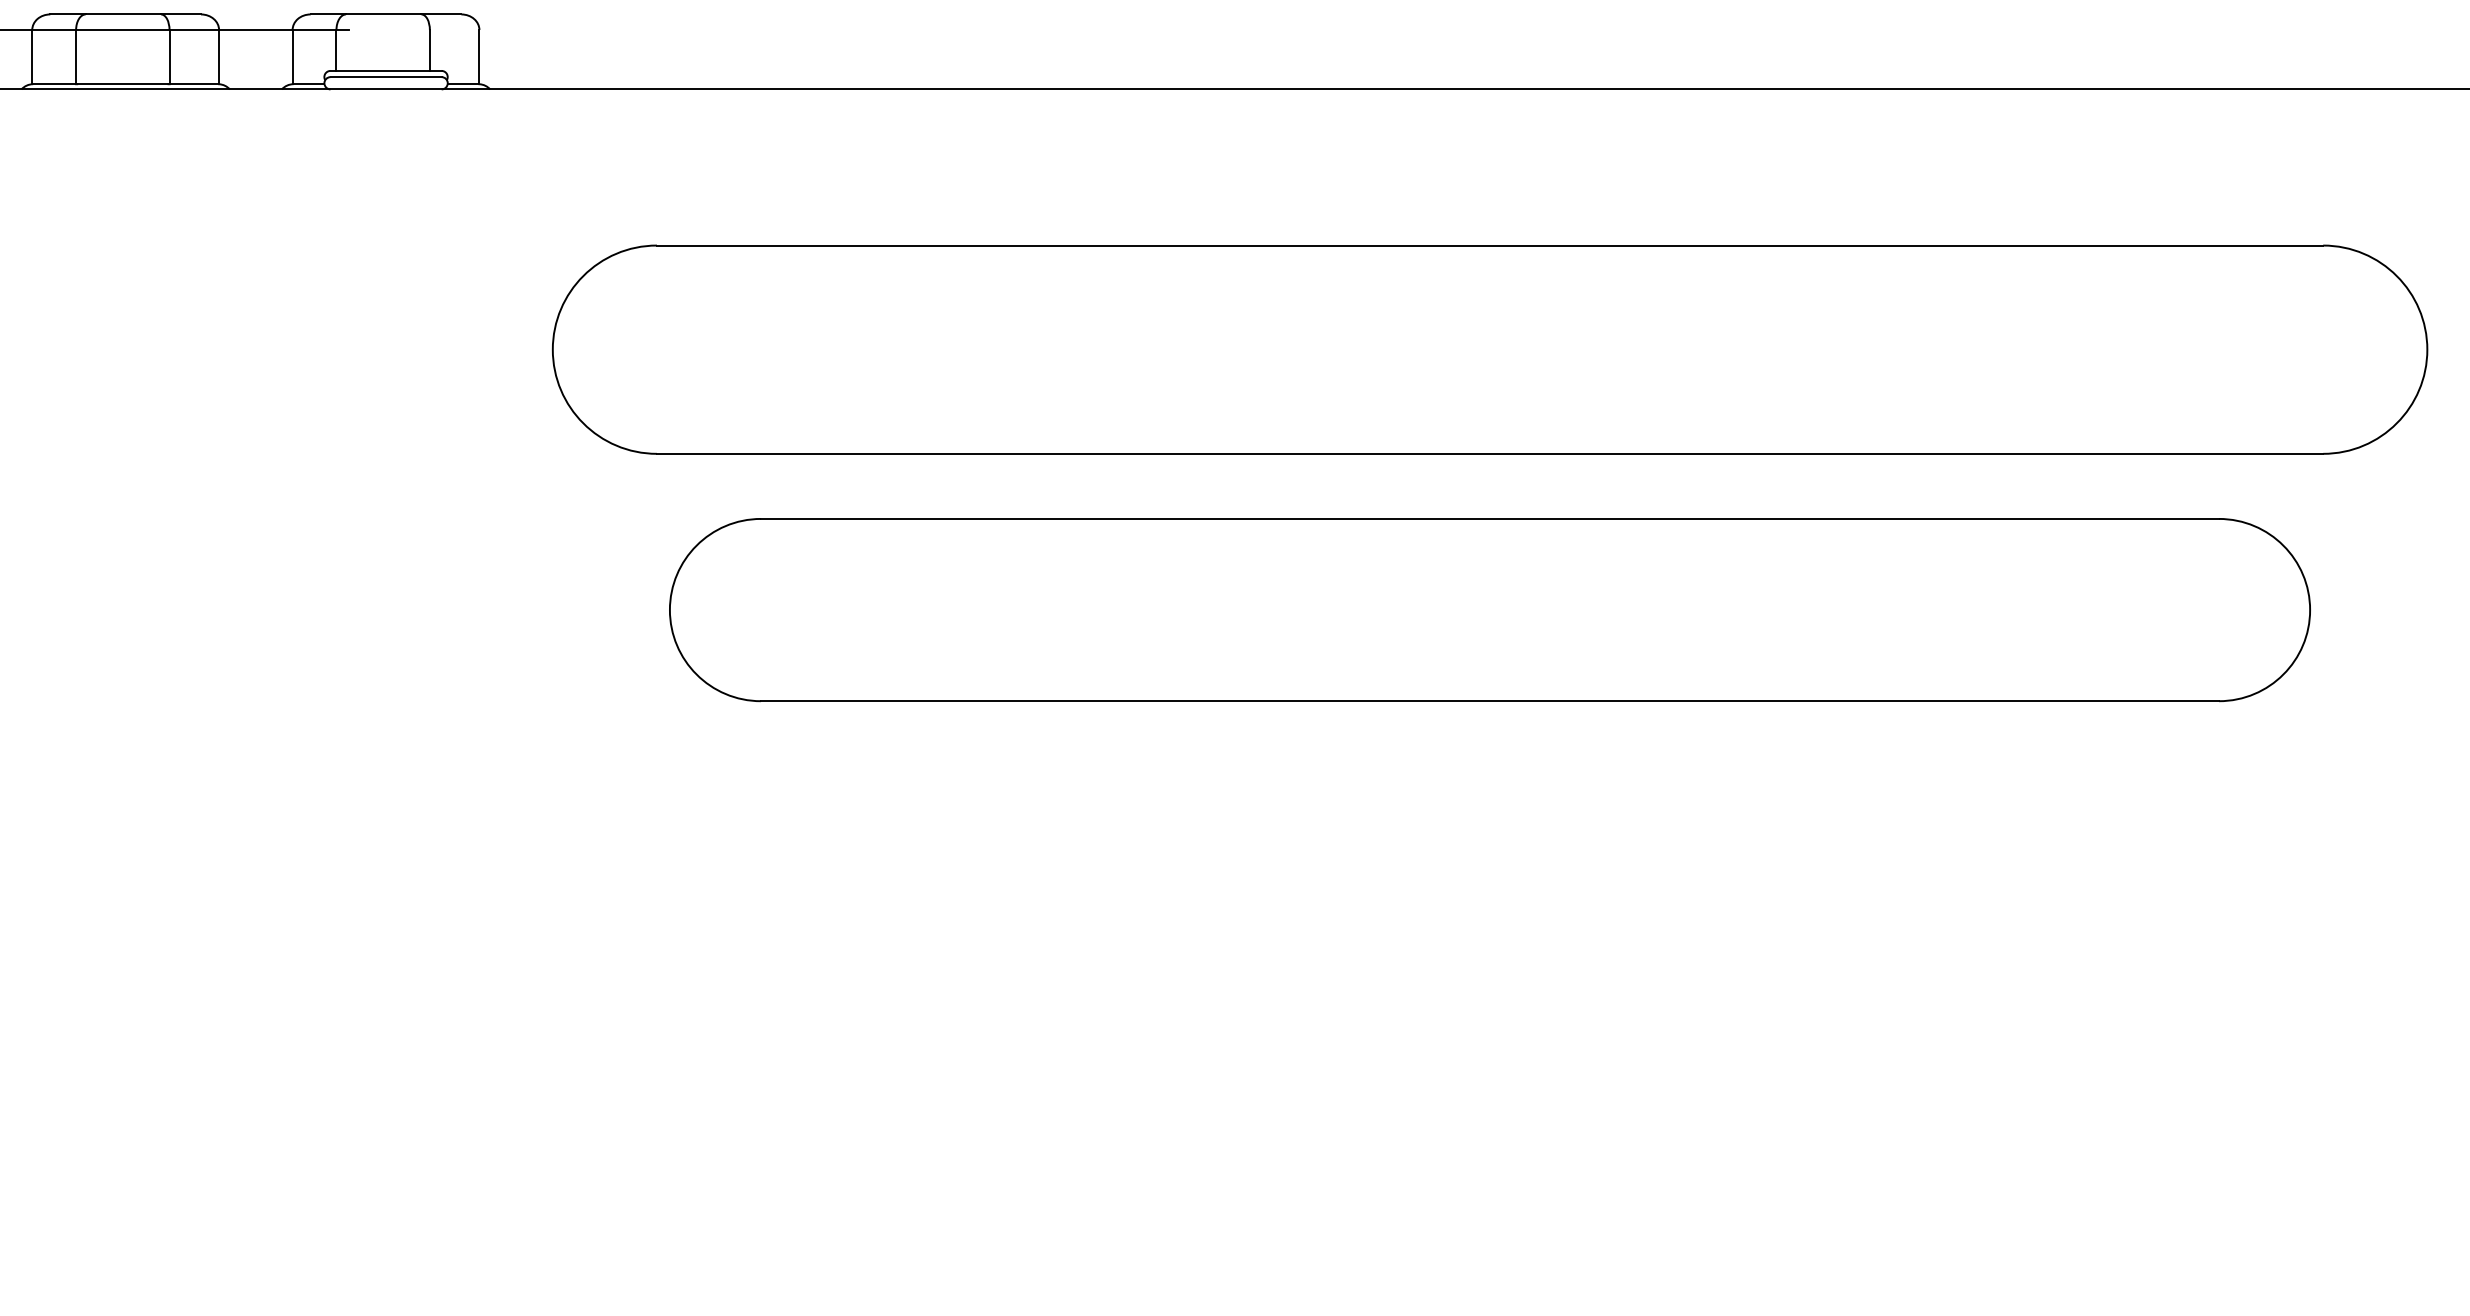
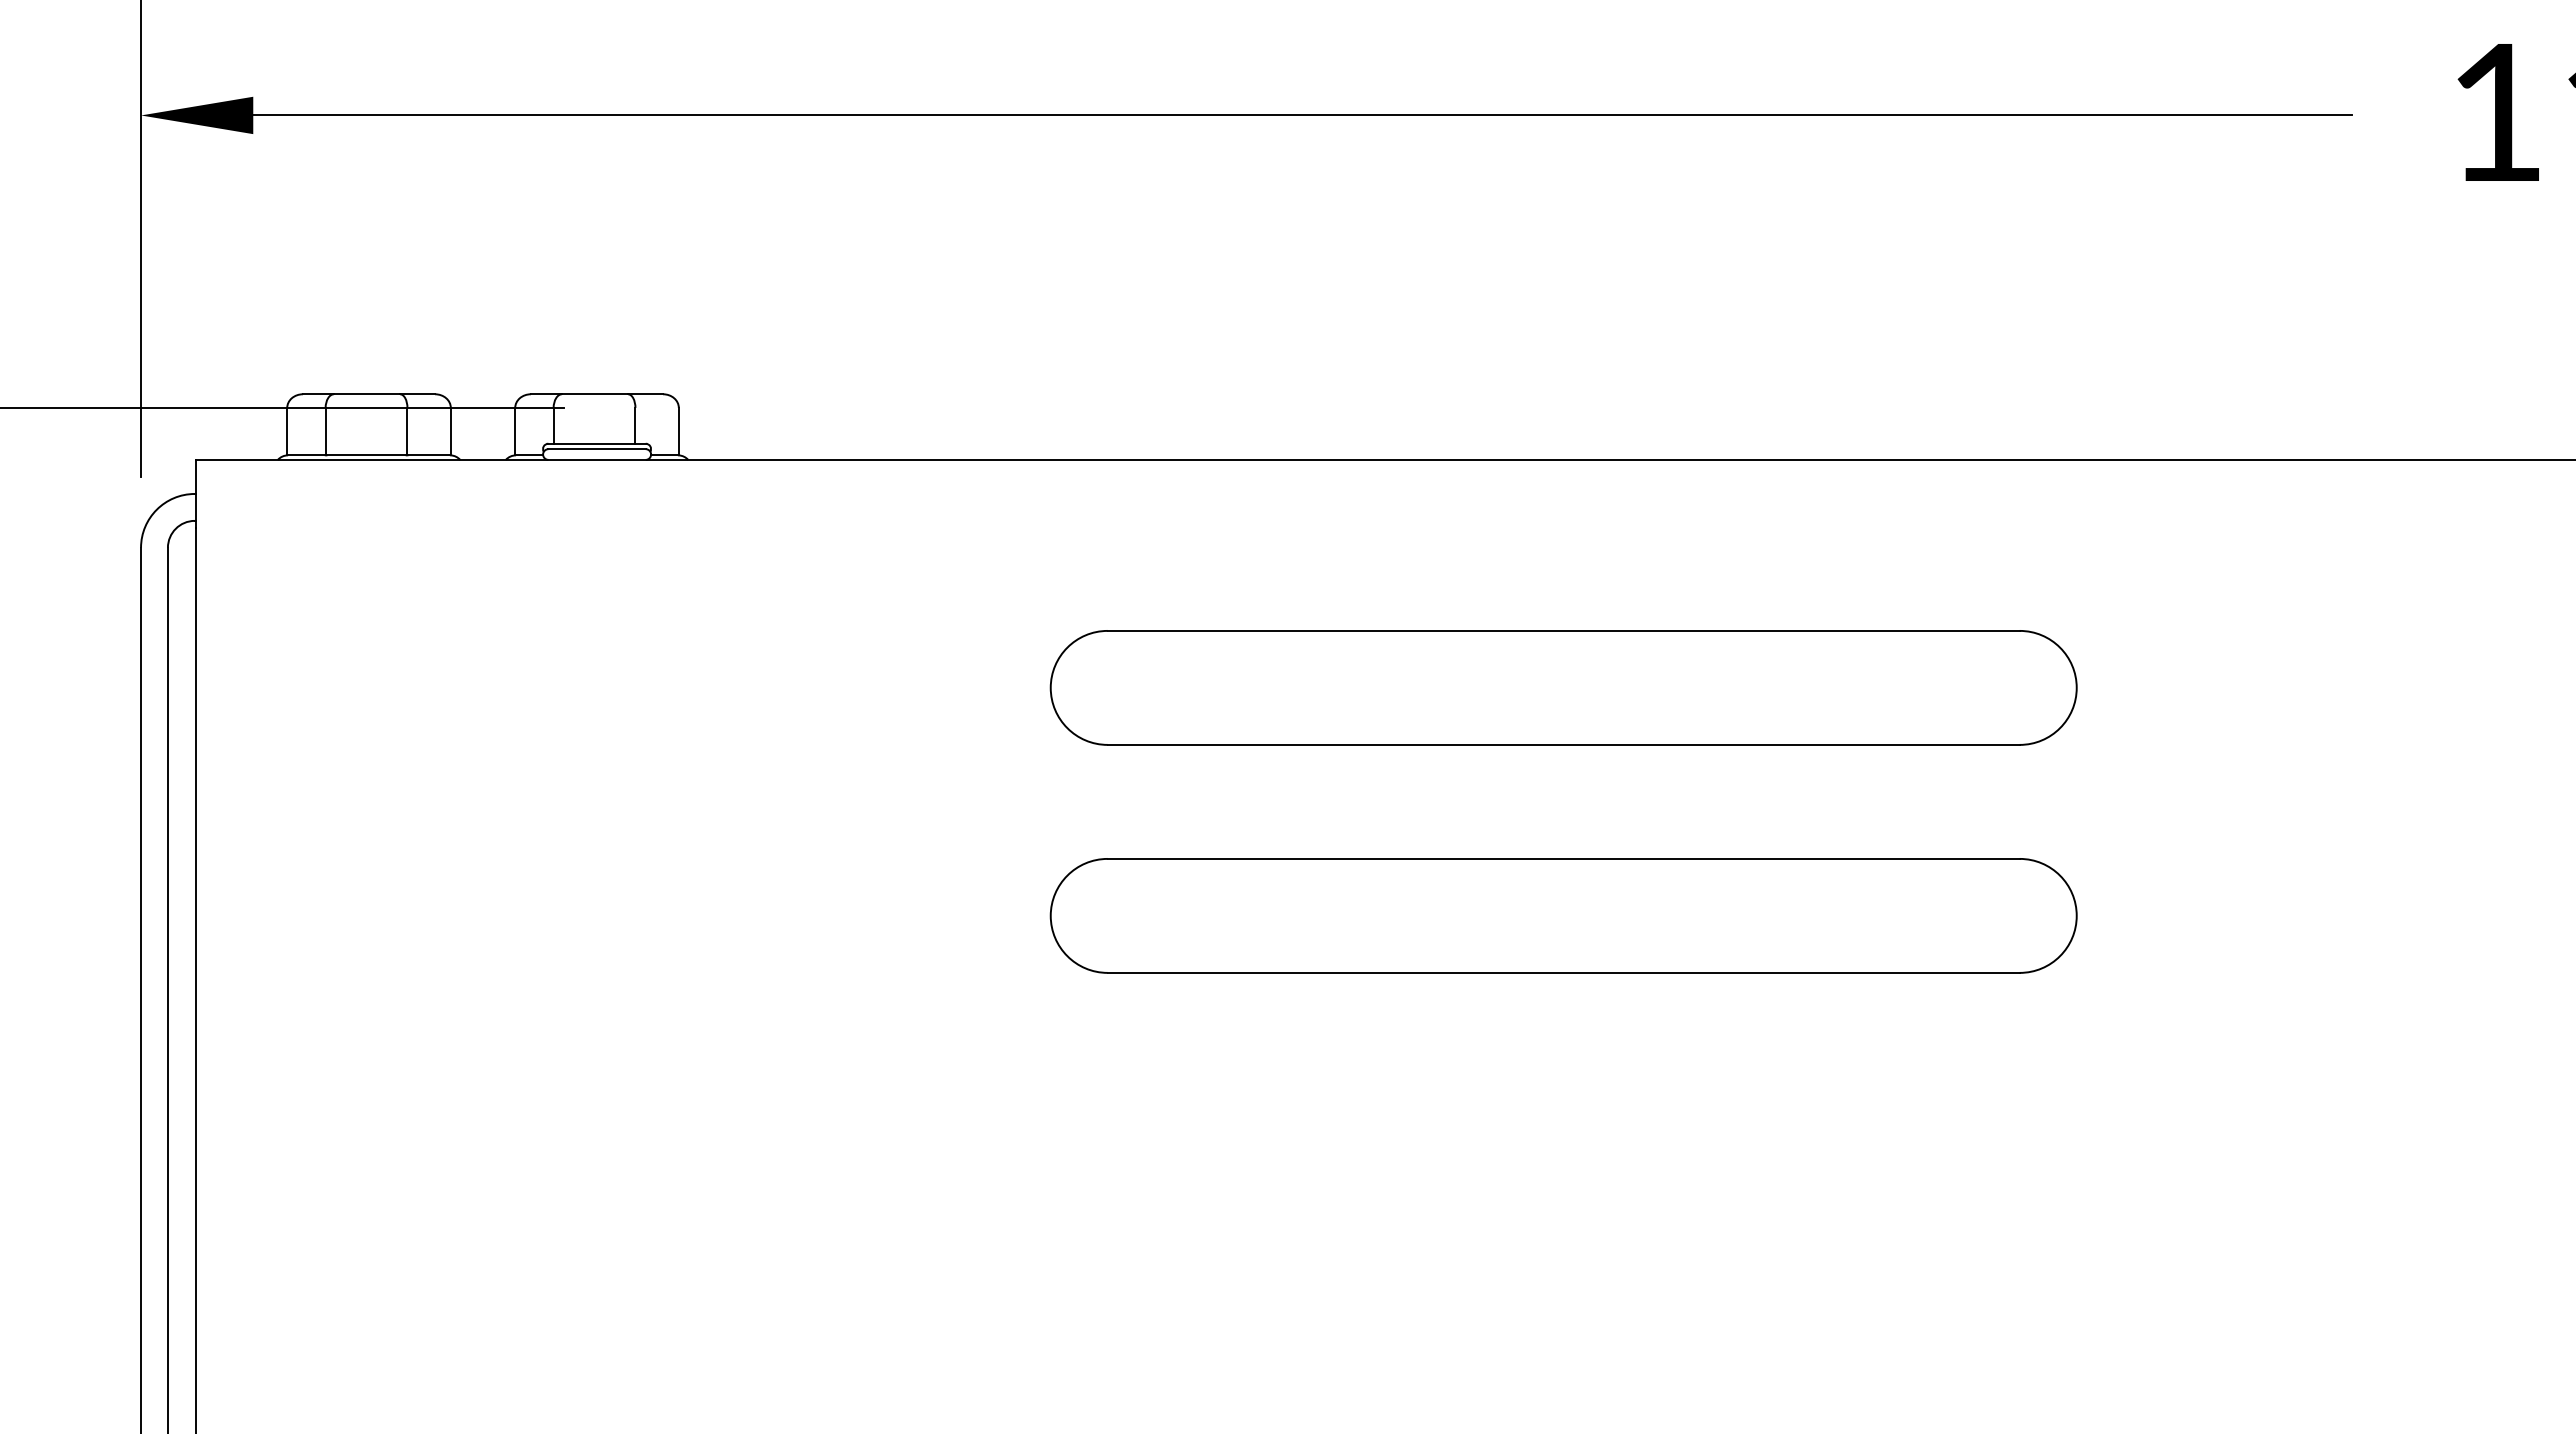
part: (1489, 349) -> (1563, 687), size x0.62
part: (1489, 609) -> (1563, 915), size x0.71

